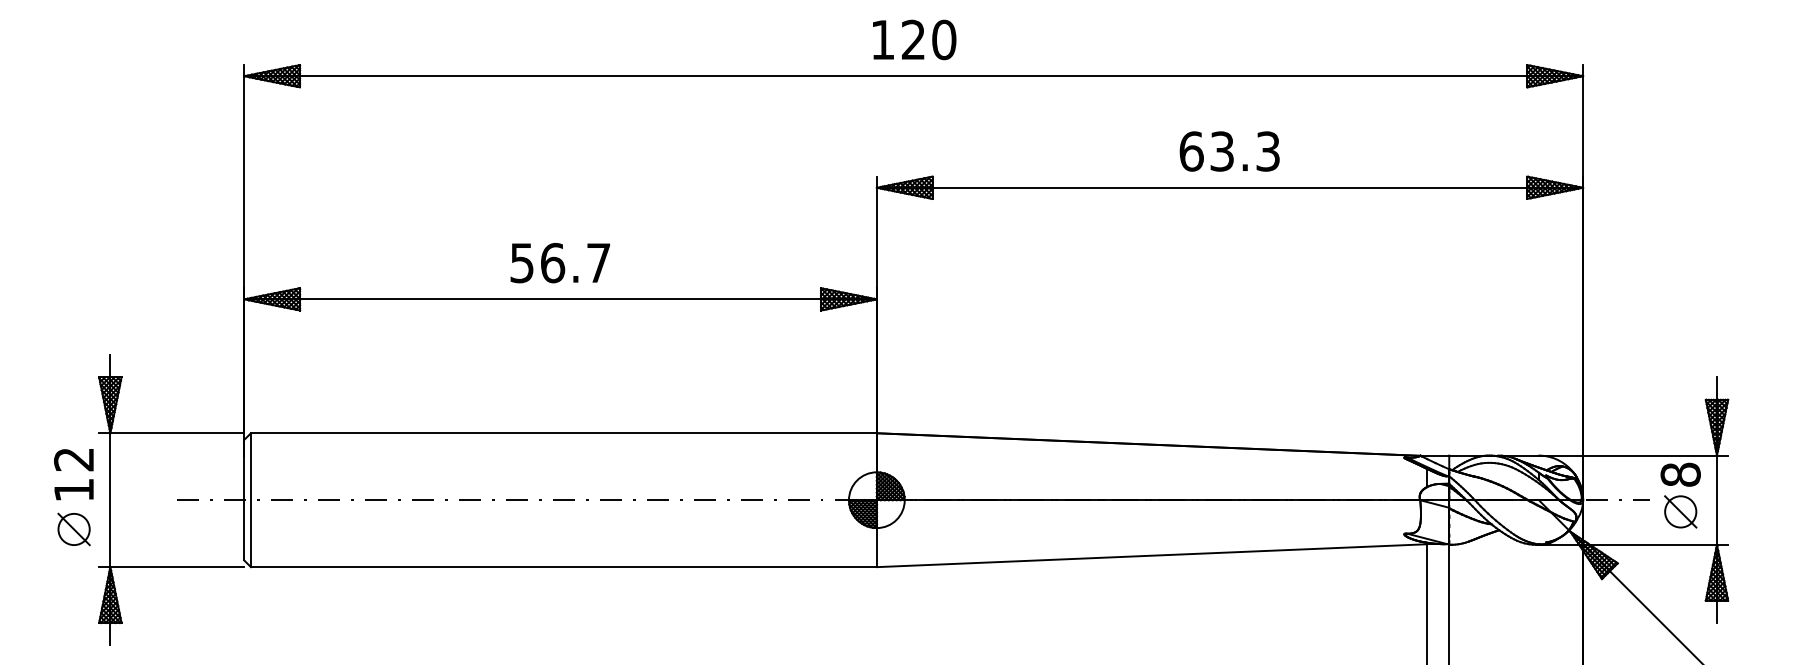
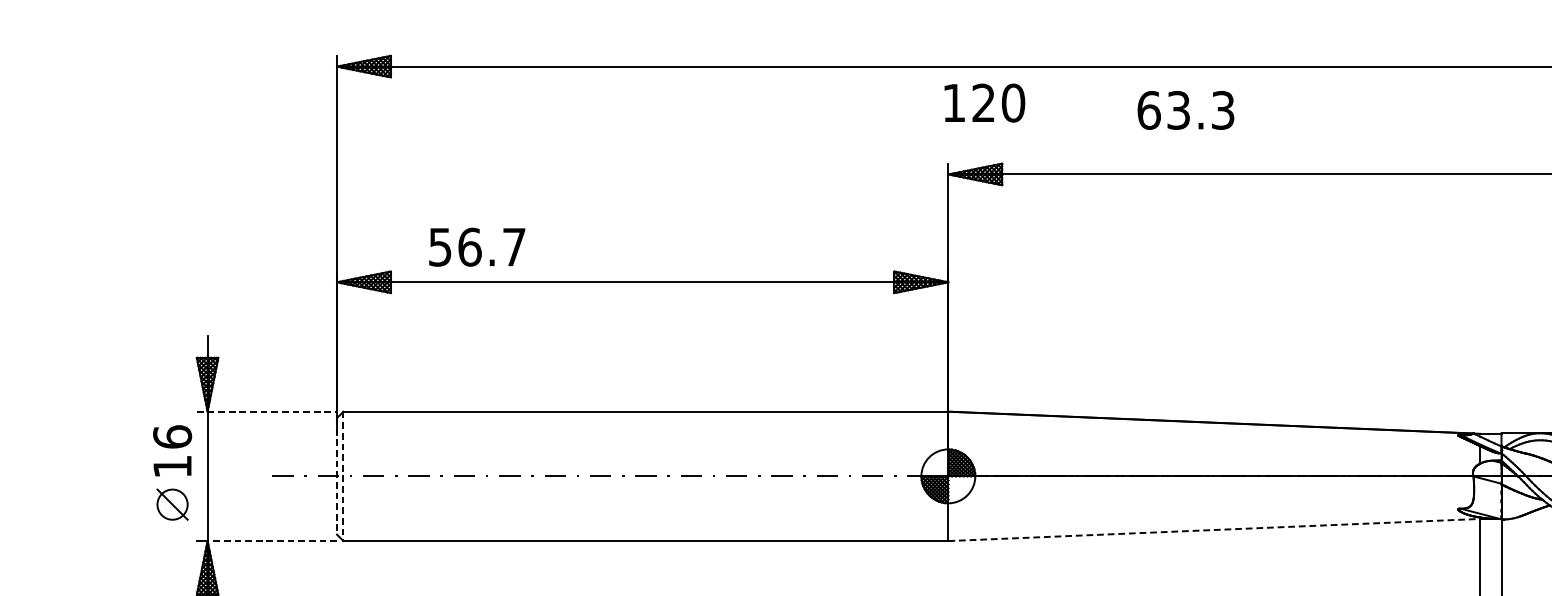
text: (914, 39) -> (984, 102), moved
text: (1229, 151) -> (1185, 110), moved
text: (559, 263) -> (476, 247), moved
line: (171, 433) -> (266, 411), solid -> dashed
text: (74, 459) -> (172, 437), 12 -> 16
line: (244, 500) -> (337, 476), solid -> dashed
line: (250, 500) -> (343, 476), solid -> dashed
line: (1152, 555) -> (1214, 529), solid -> dashed
line: (177, 567) -> (272, 541), solid -> dashed

